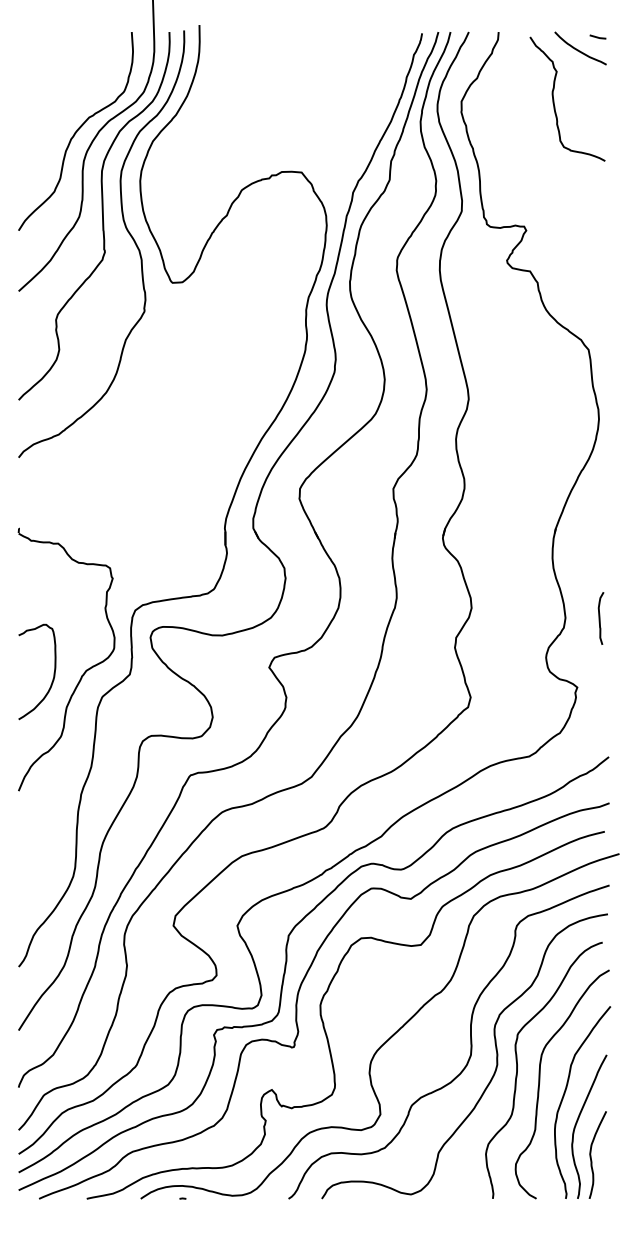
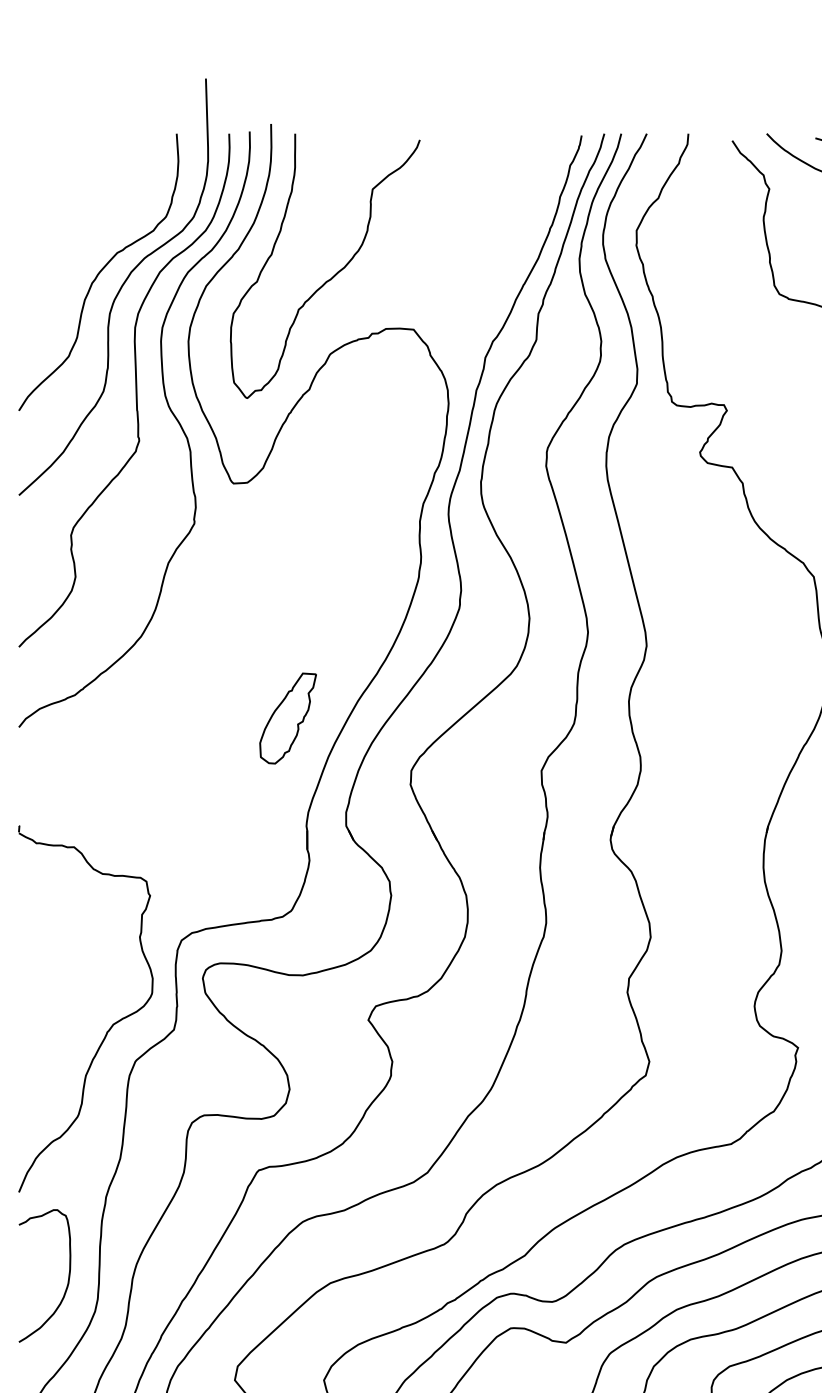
curve: (242, 134) -> (331, 276), added
part: (211, 451) -> (287, 718), added
curve: (53, 672) -> (67, 1276), moved

